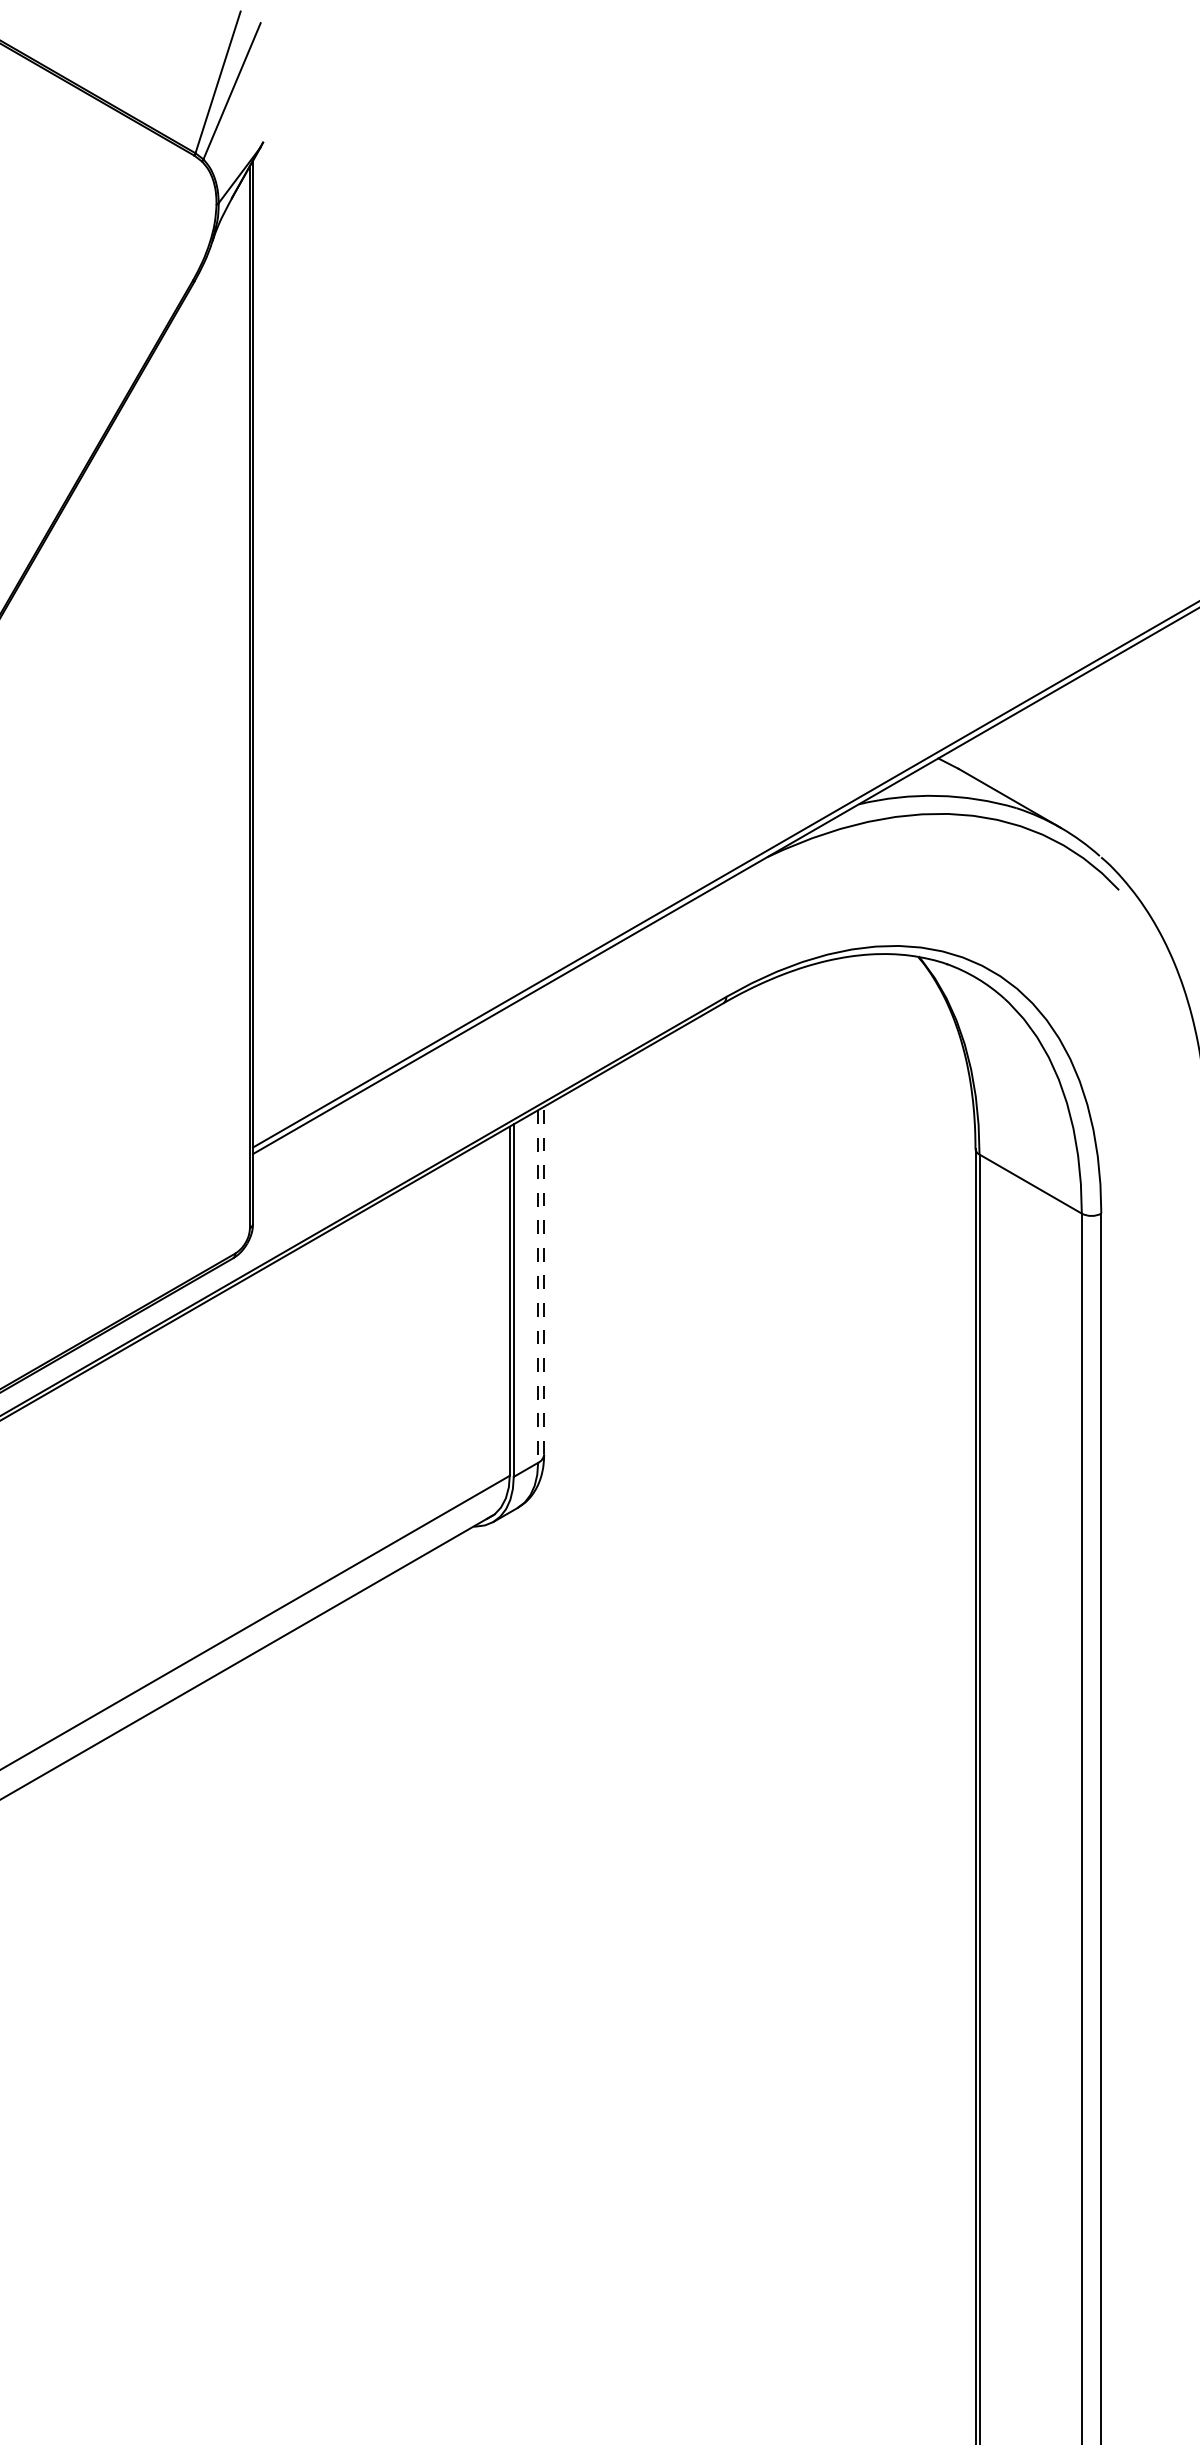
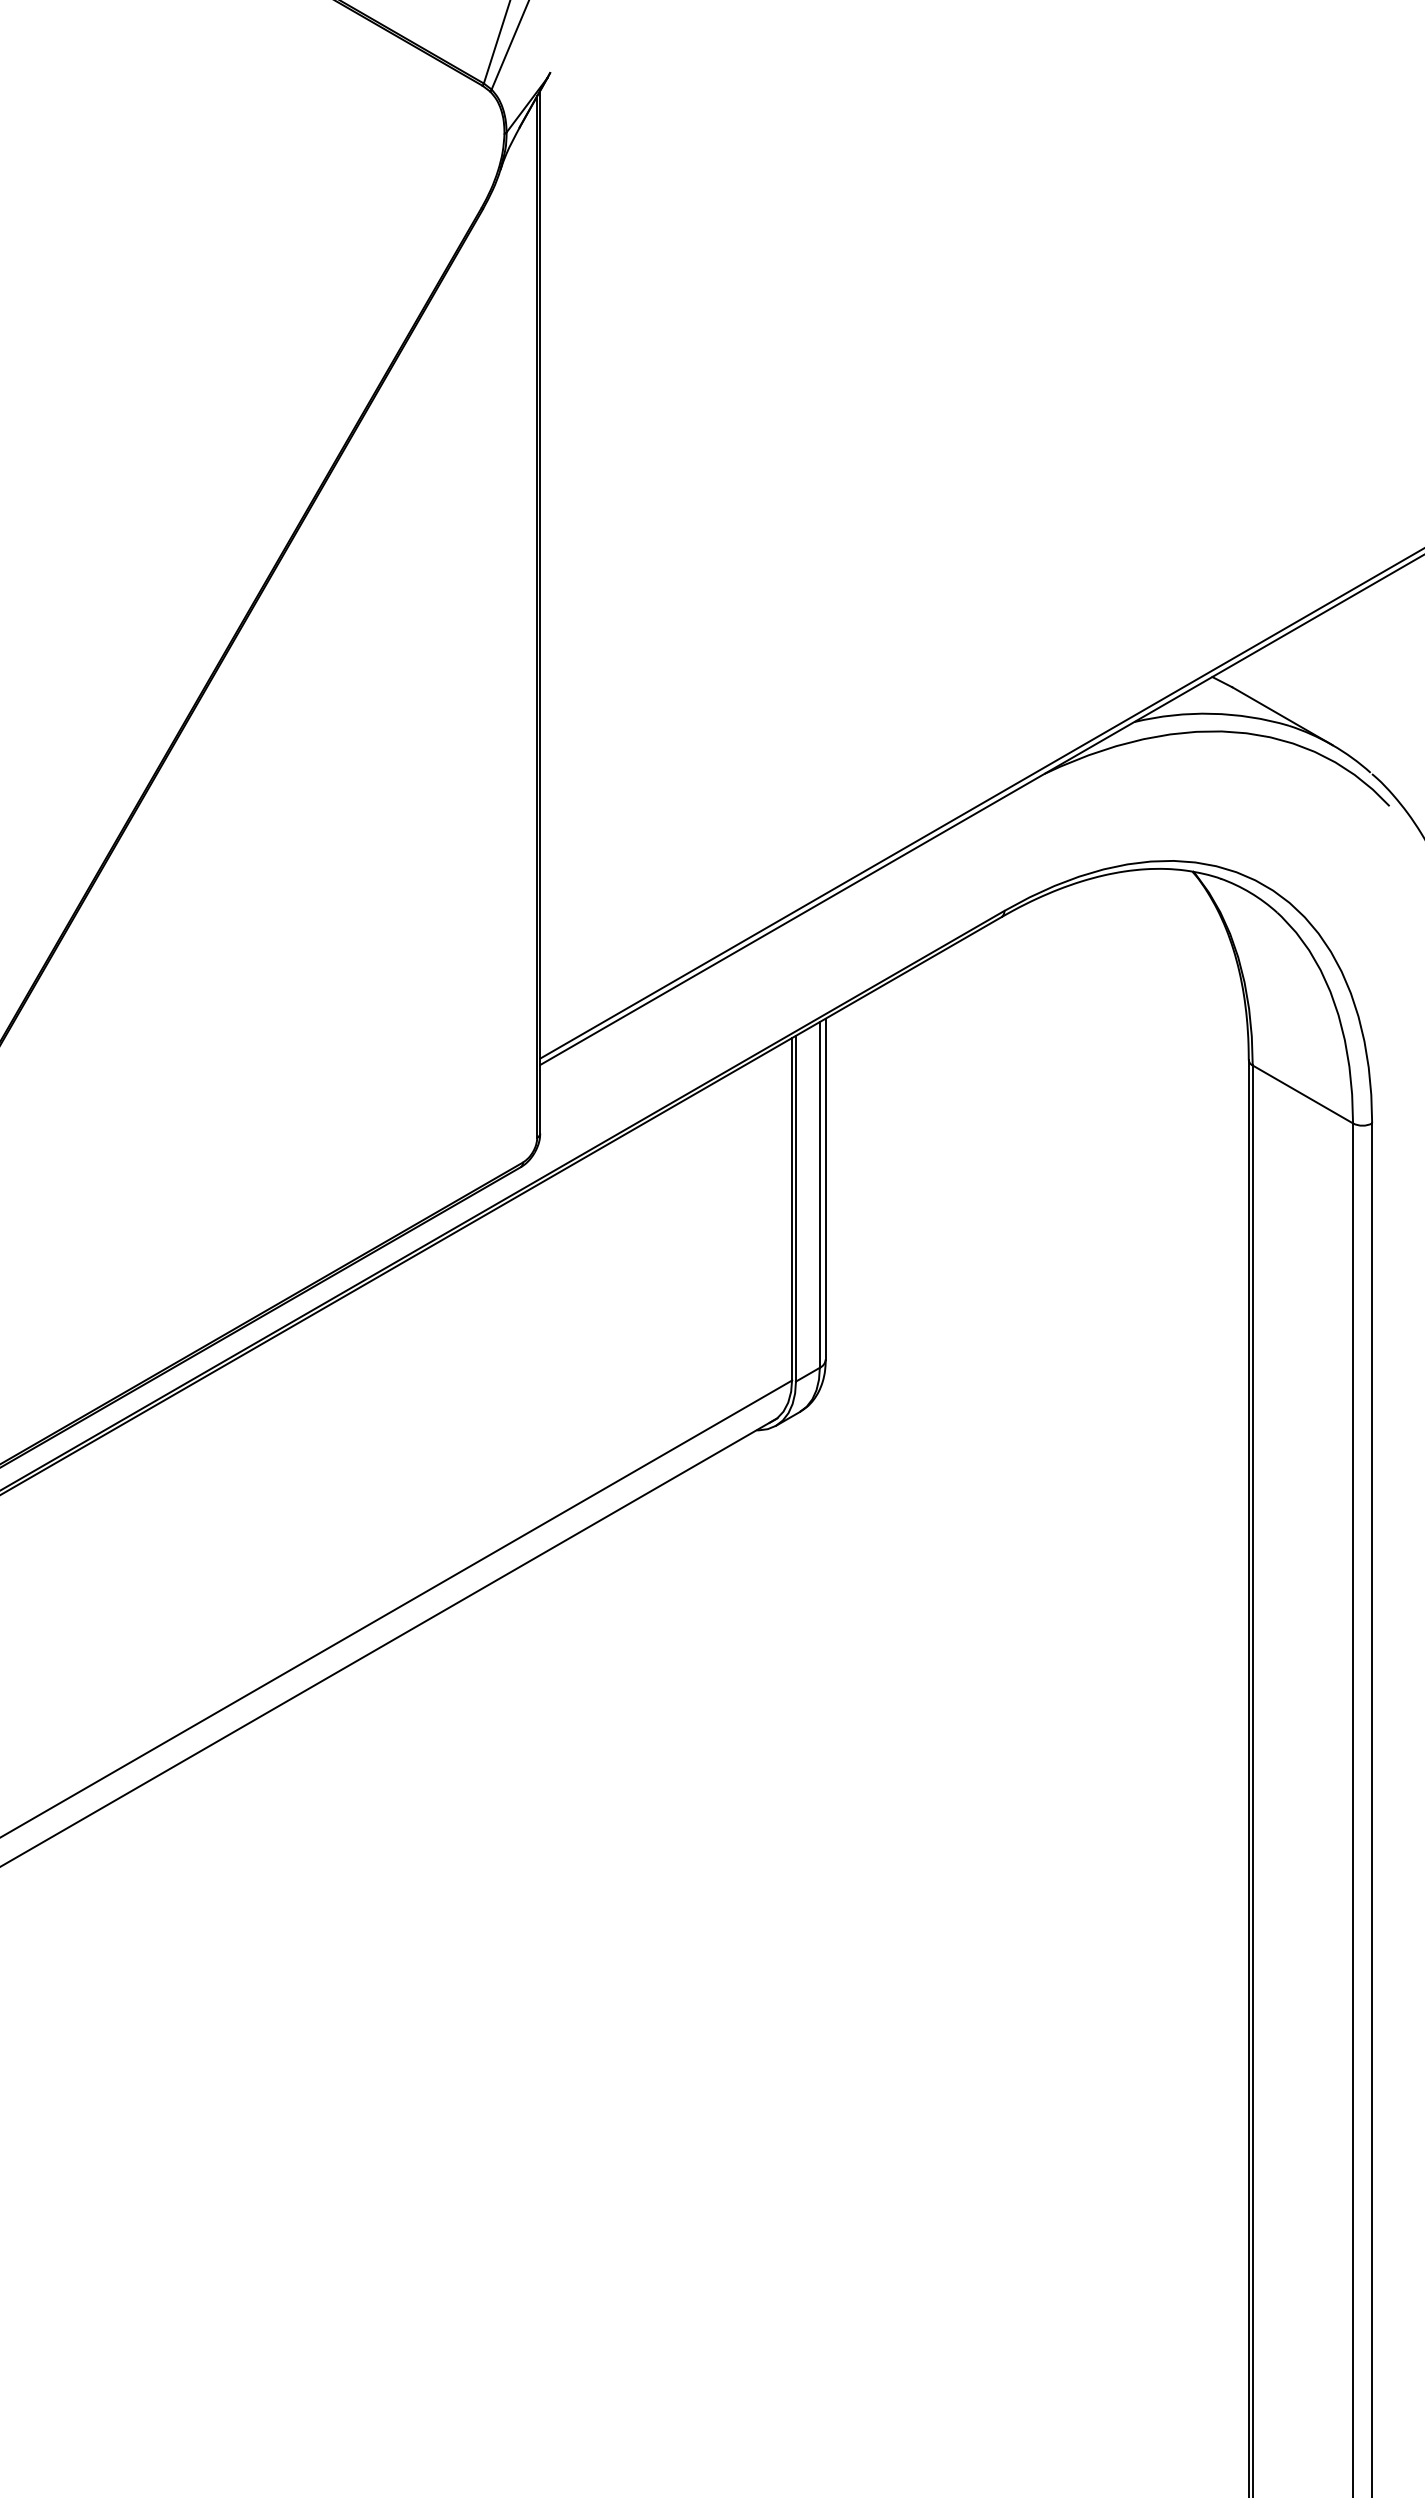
line: (543, 1279) -> (825, 1188), dashed -> solid
line: (537, 1286) -> (819, 1194), dashed -> solid

